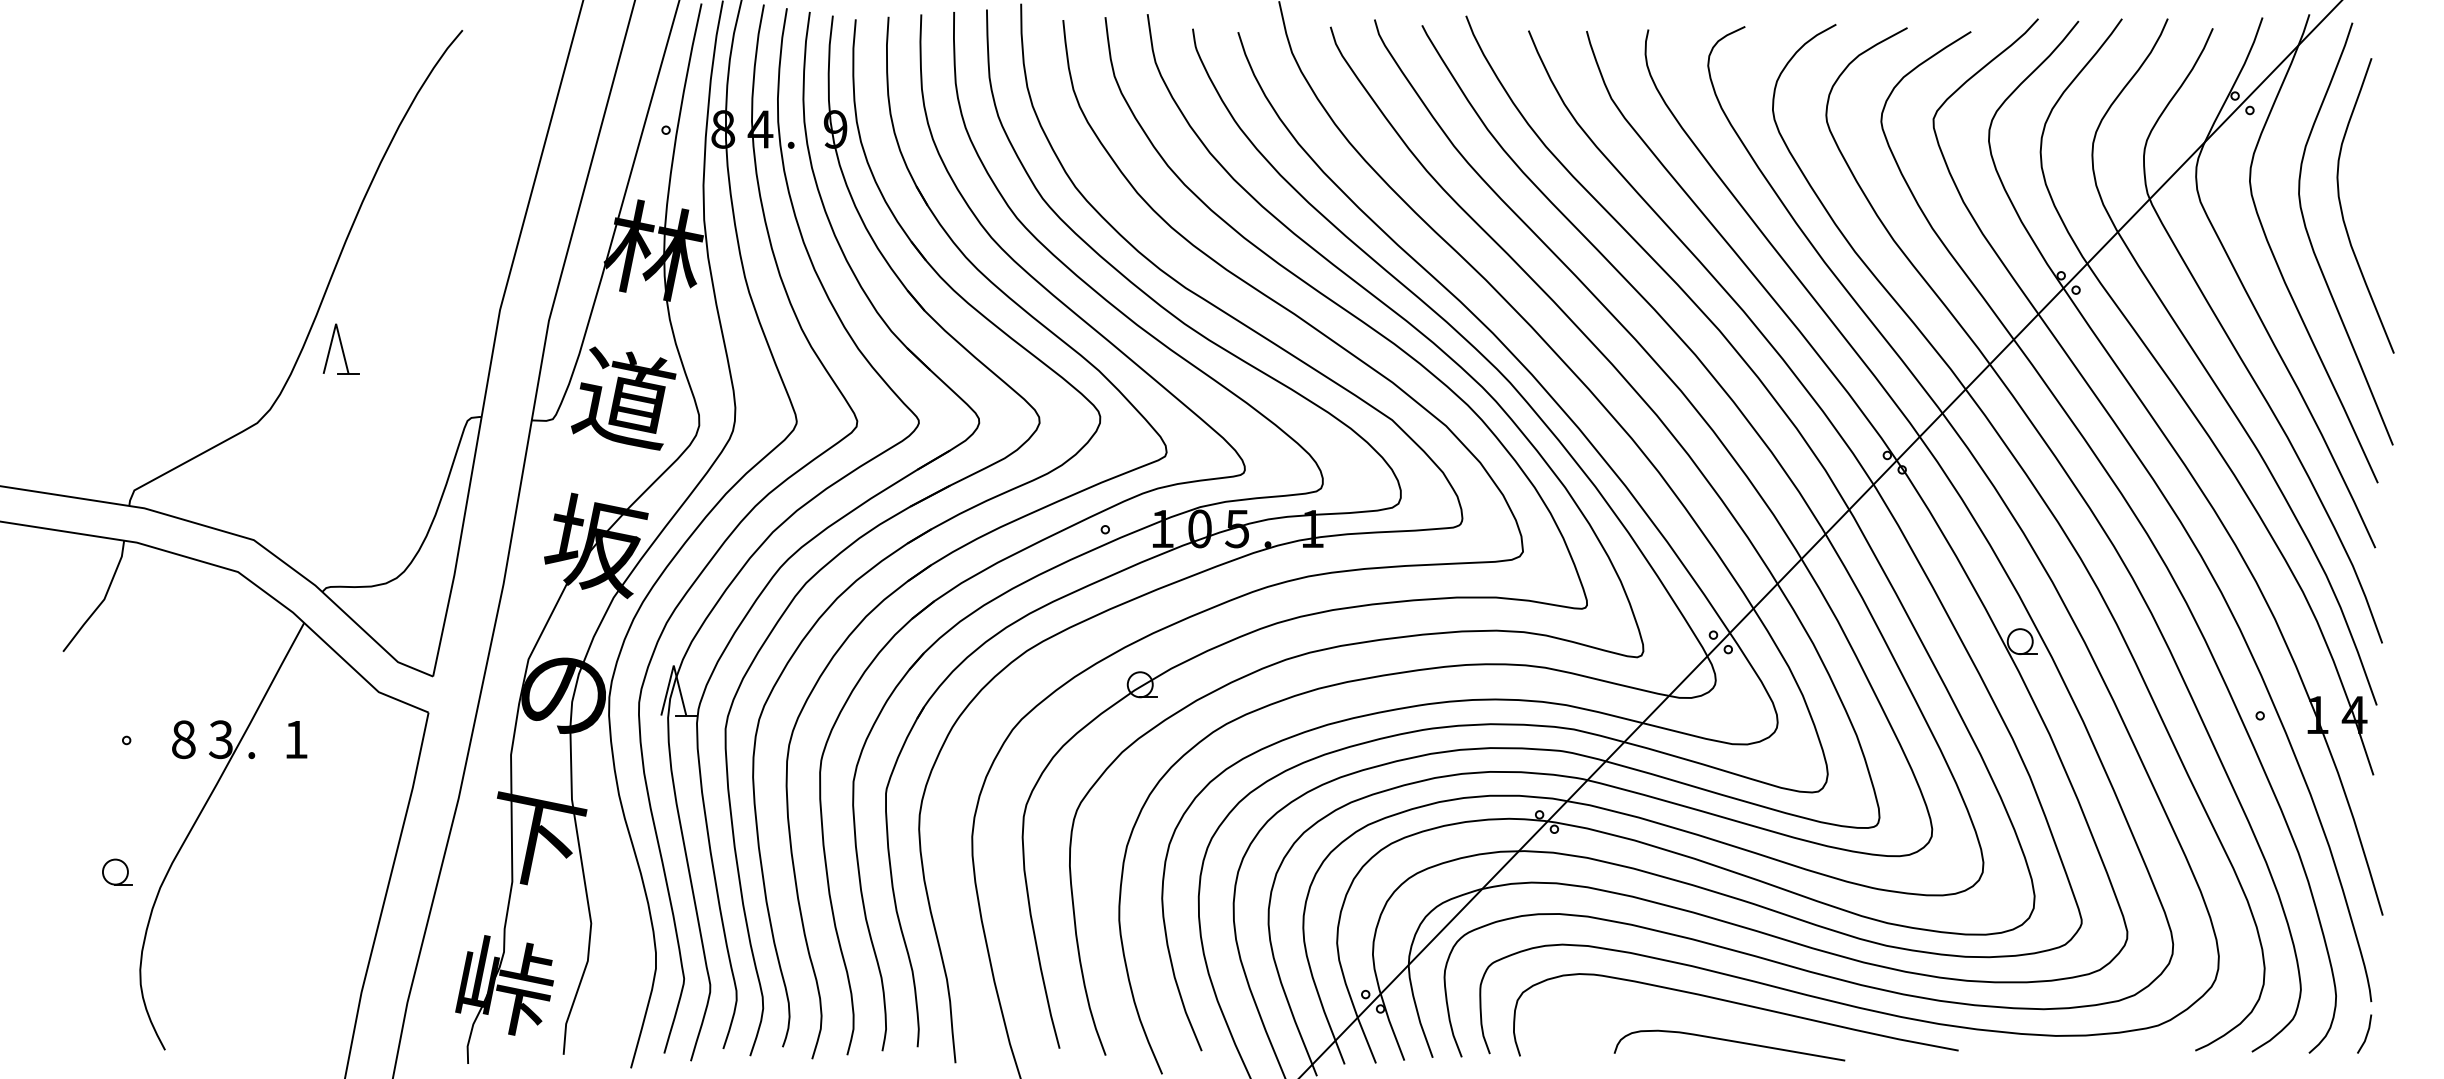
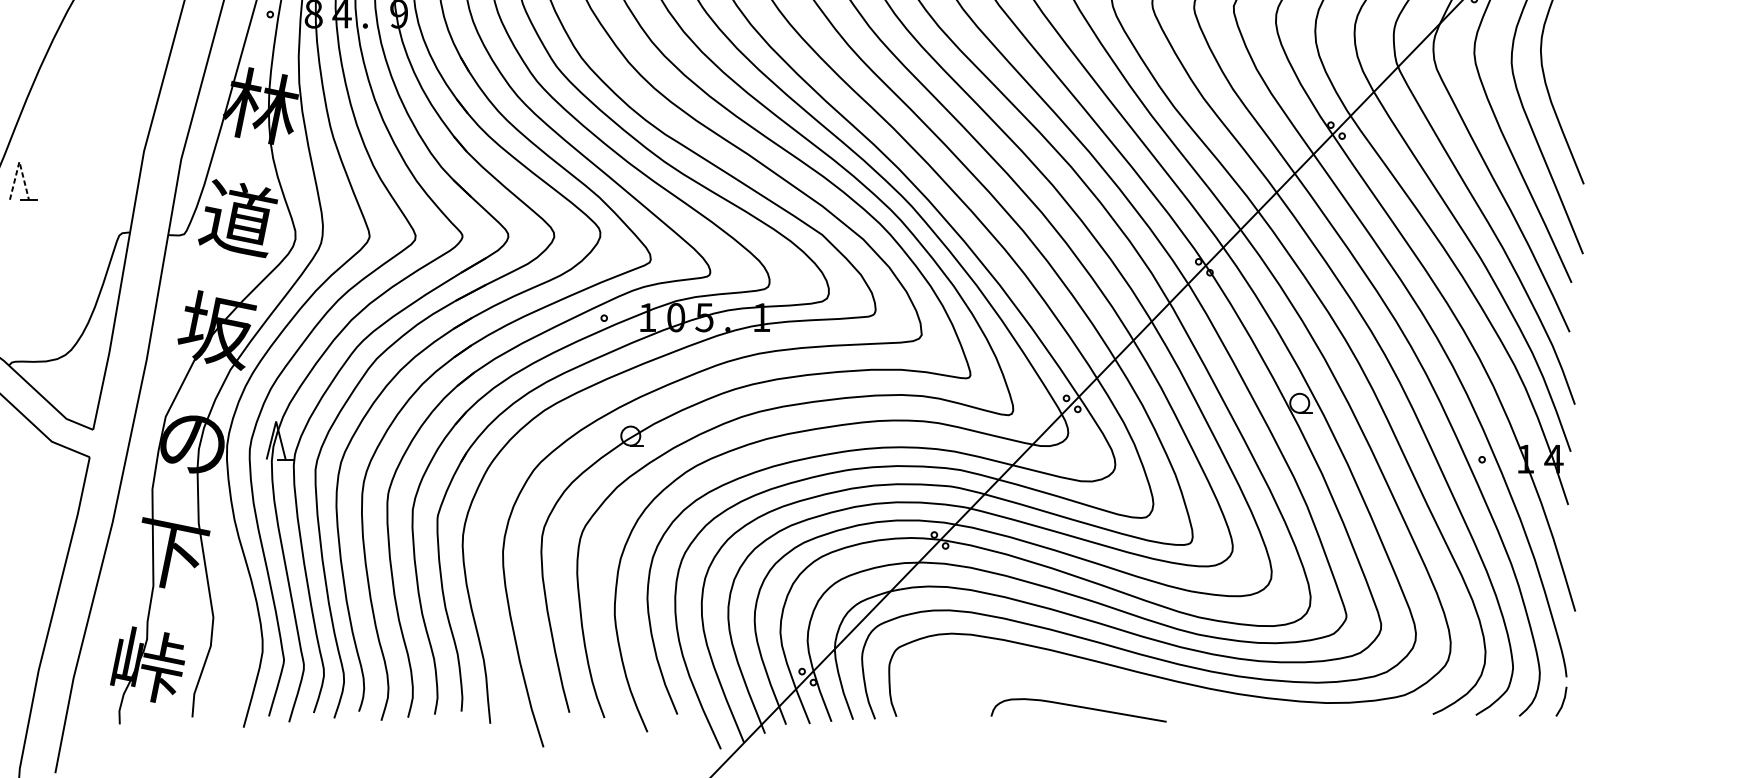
line: (336, 323) -> (19, 161), solid -> dashed
curve: (1737, 1004) -> (1084, 679), removed

